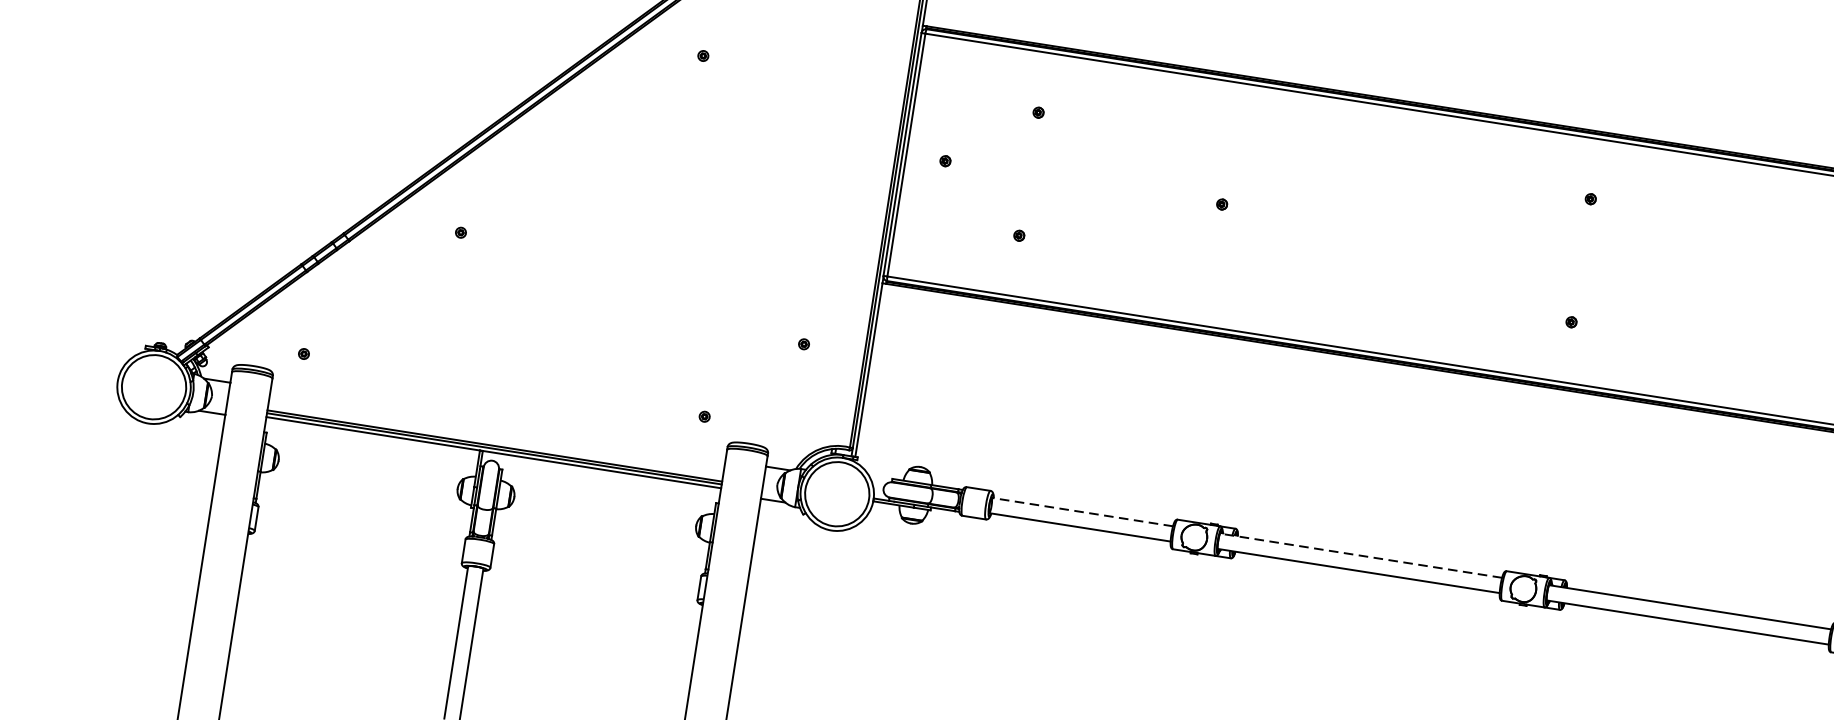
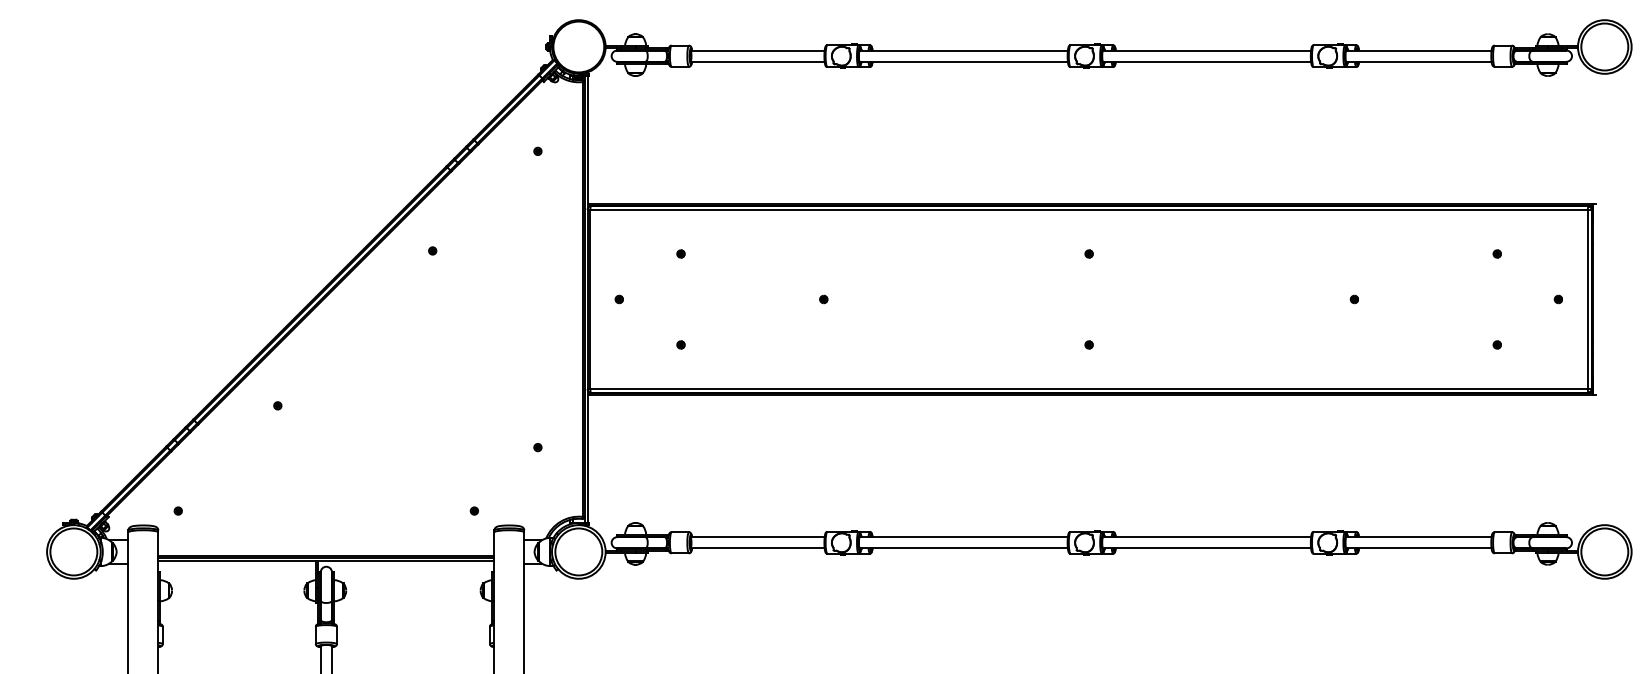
line: (1082, 512) -> (757, 537), dashed -> solid
line: (1360, 556) -> (963, 537), dashed -> solid

